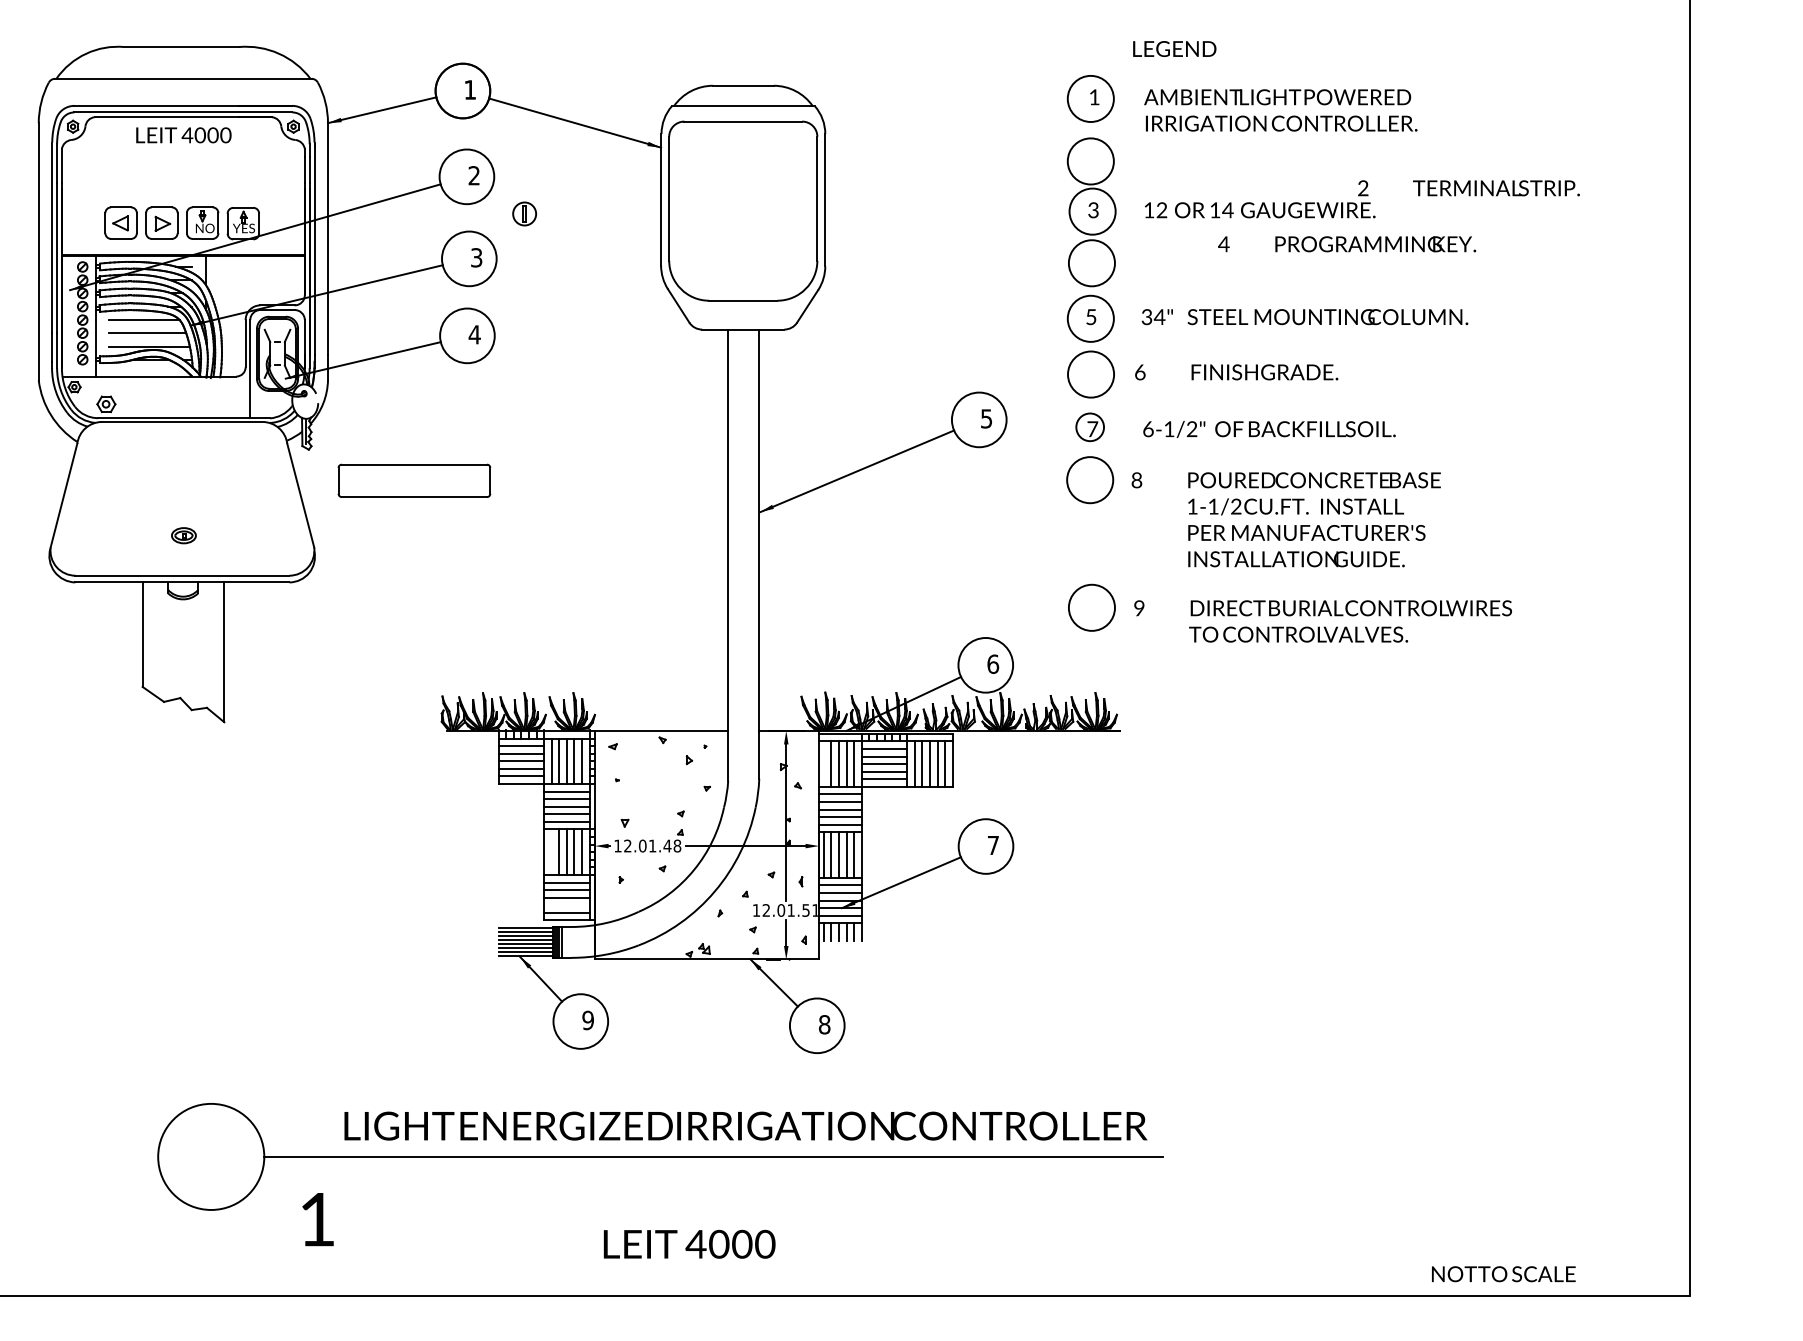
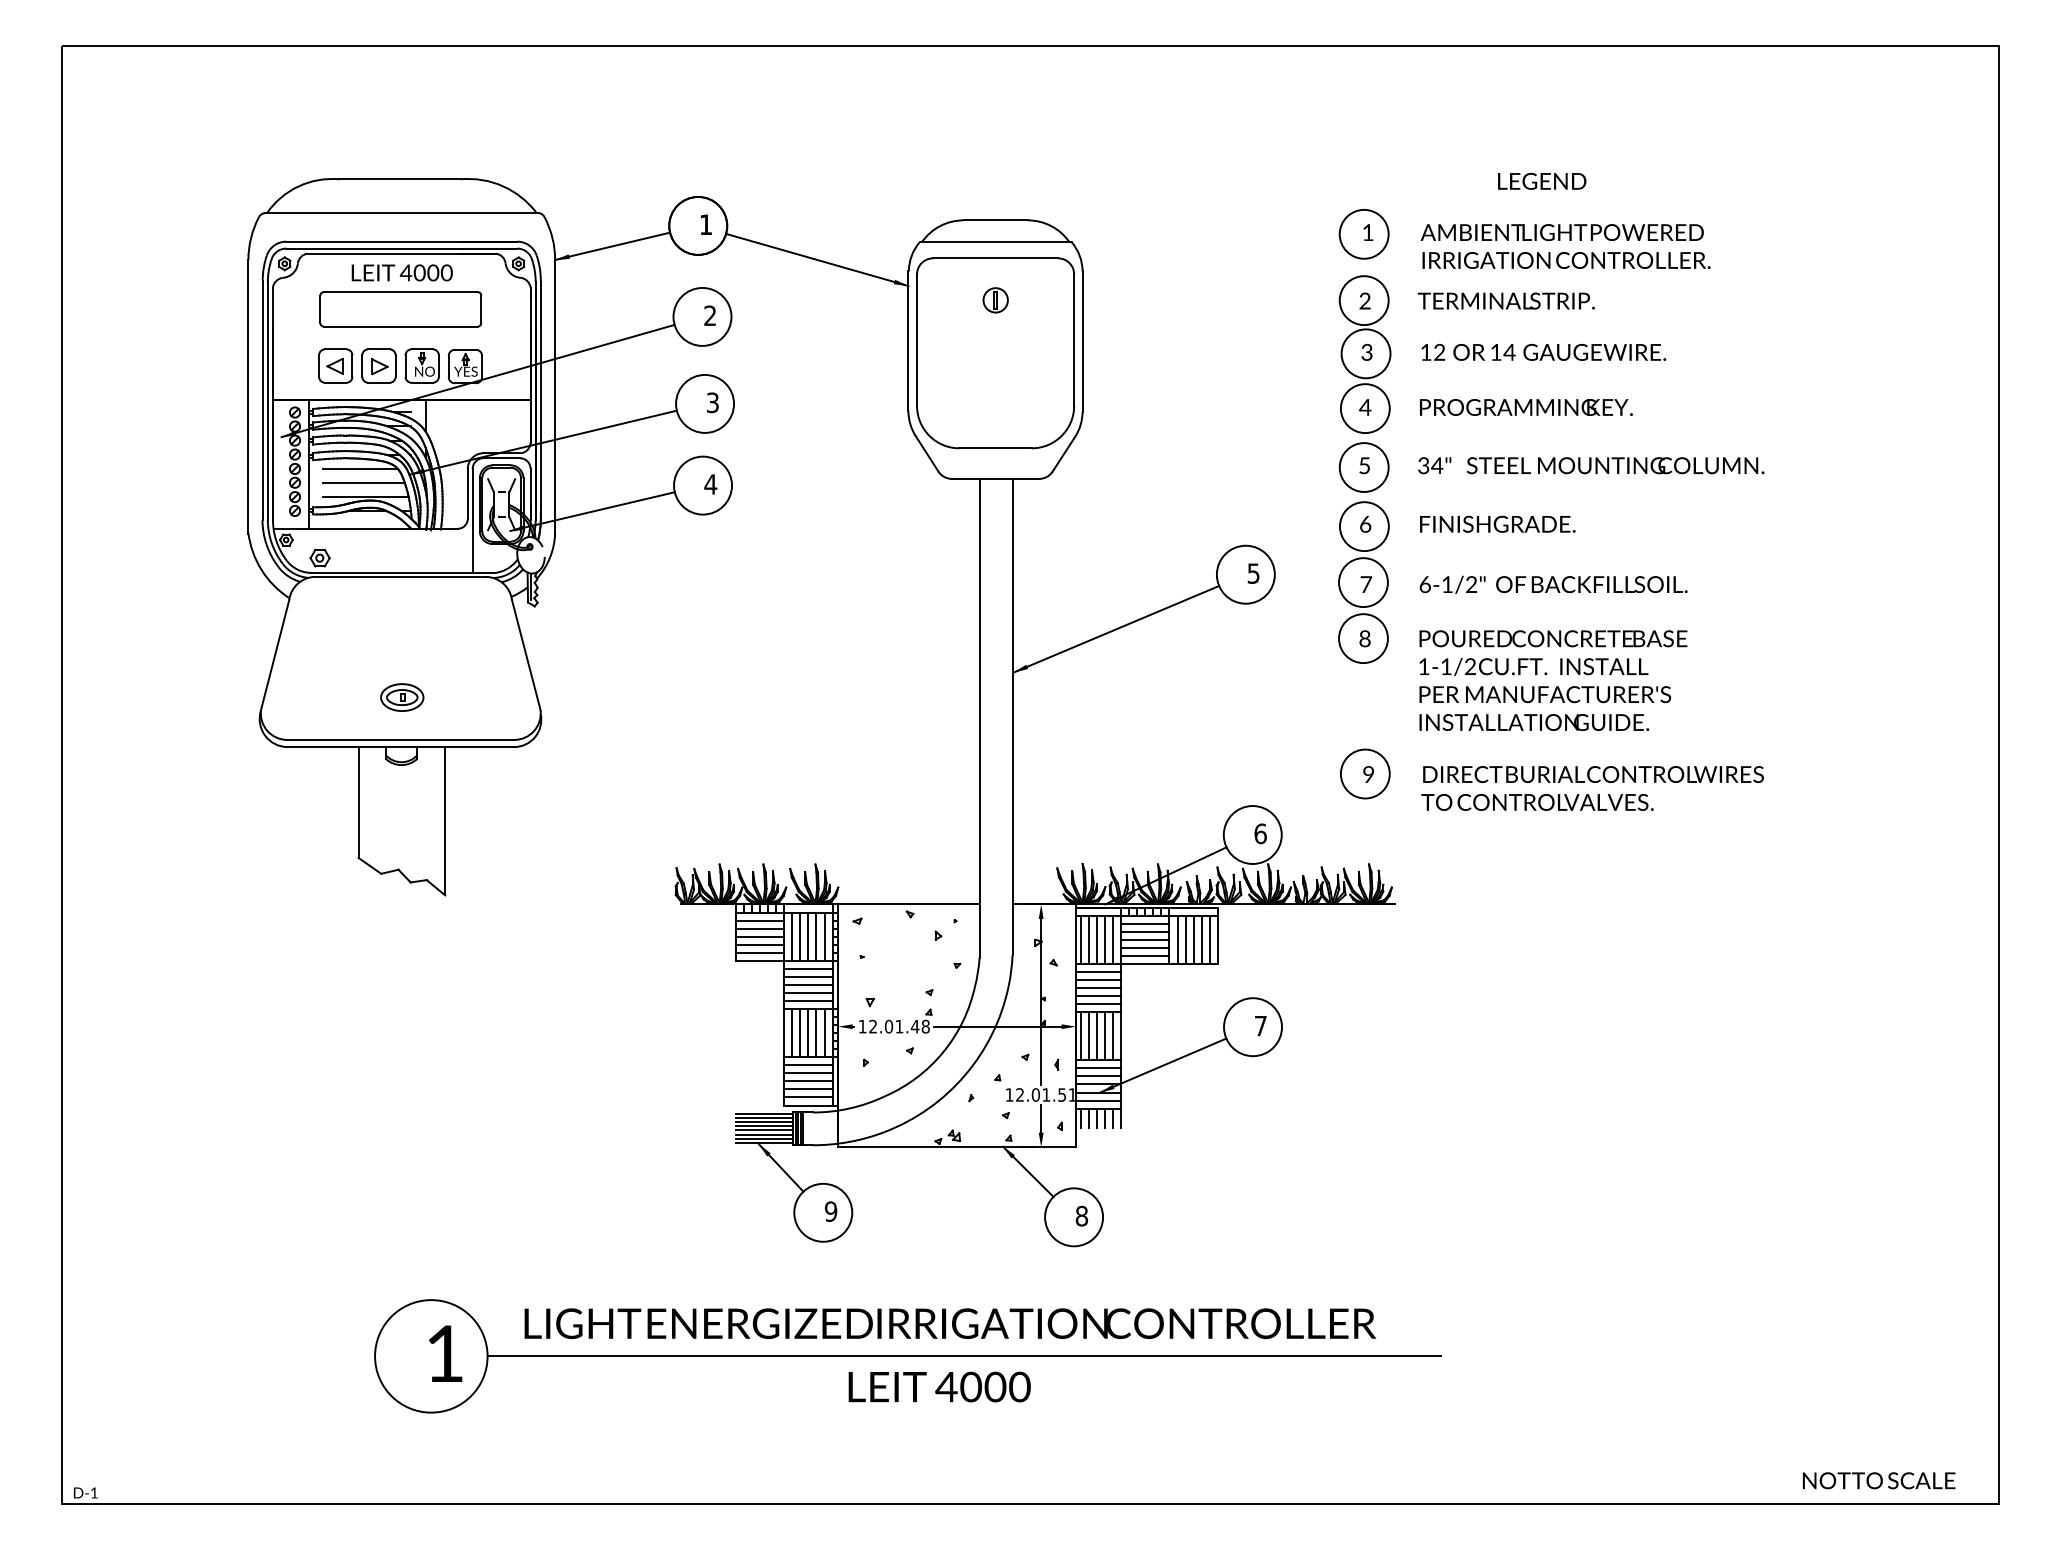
text: (1175, 48) -> (1542, 180), moved
text: (1468, 187) -> (1476, 300), moved
part: (524, 214) -> (995, 300), moved
text: (1346, 244) -> (1495, 407), moved
text: (1236, 371) -> (1467, 523), moved
circle: (1090, 427) -> (1363, 582), size x1.67
part: (414, 480) -> (400, 309), moved
text: (1286, 519) -> (1523, 680), moved
part: (184, 535) -> (402, 697), size x1.67
text: (1323, 621) -> (1563, 788), moved
line: (824, 763) -> (1081, 939), added
line: (551, 852) -> (792, 1033), added
line: (566, 905) -> (808, 1089), added
text: (746, 1125) -> (950, 1323), moved
text: (317, 1219) -> (445, 1353), moved
text: (689, 1243) -> (939, 1386), moved
text: (1504, 1273) -> (1879, 1480), moved

